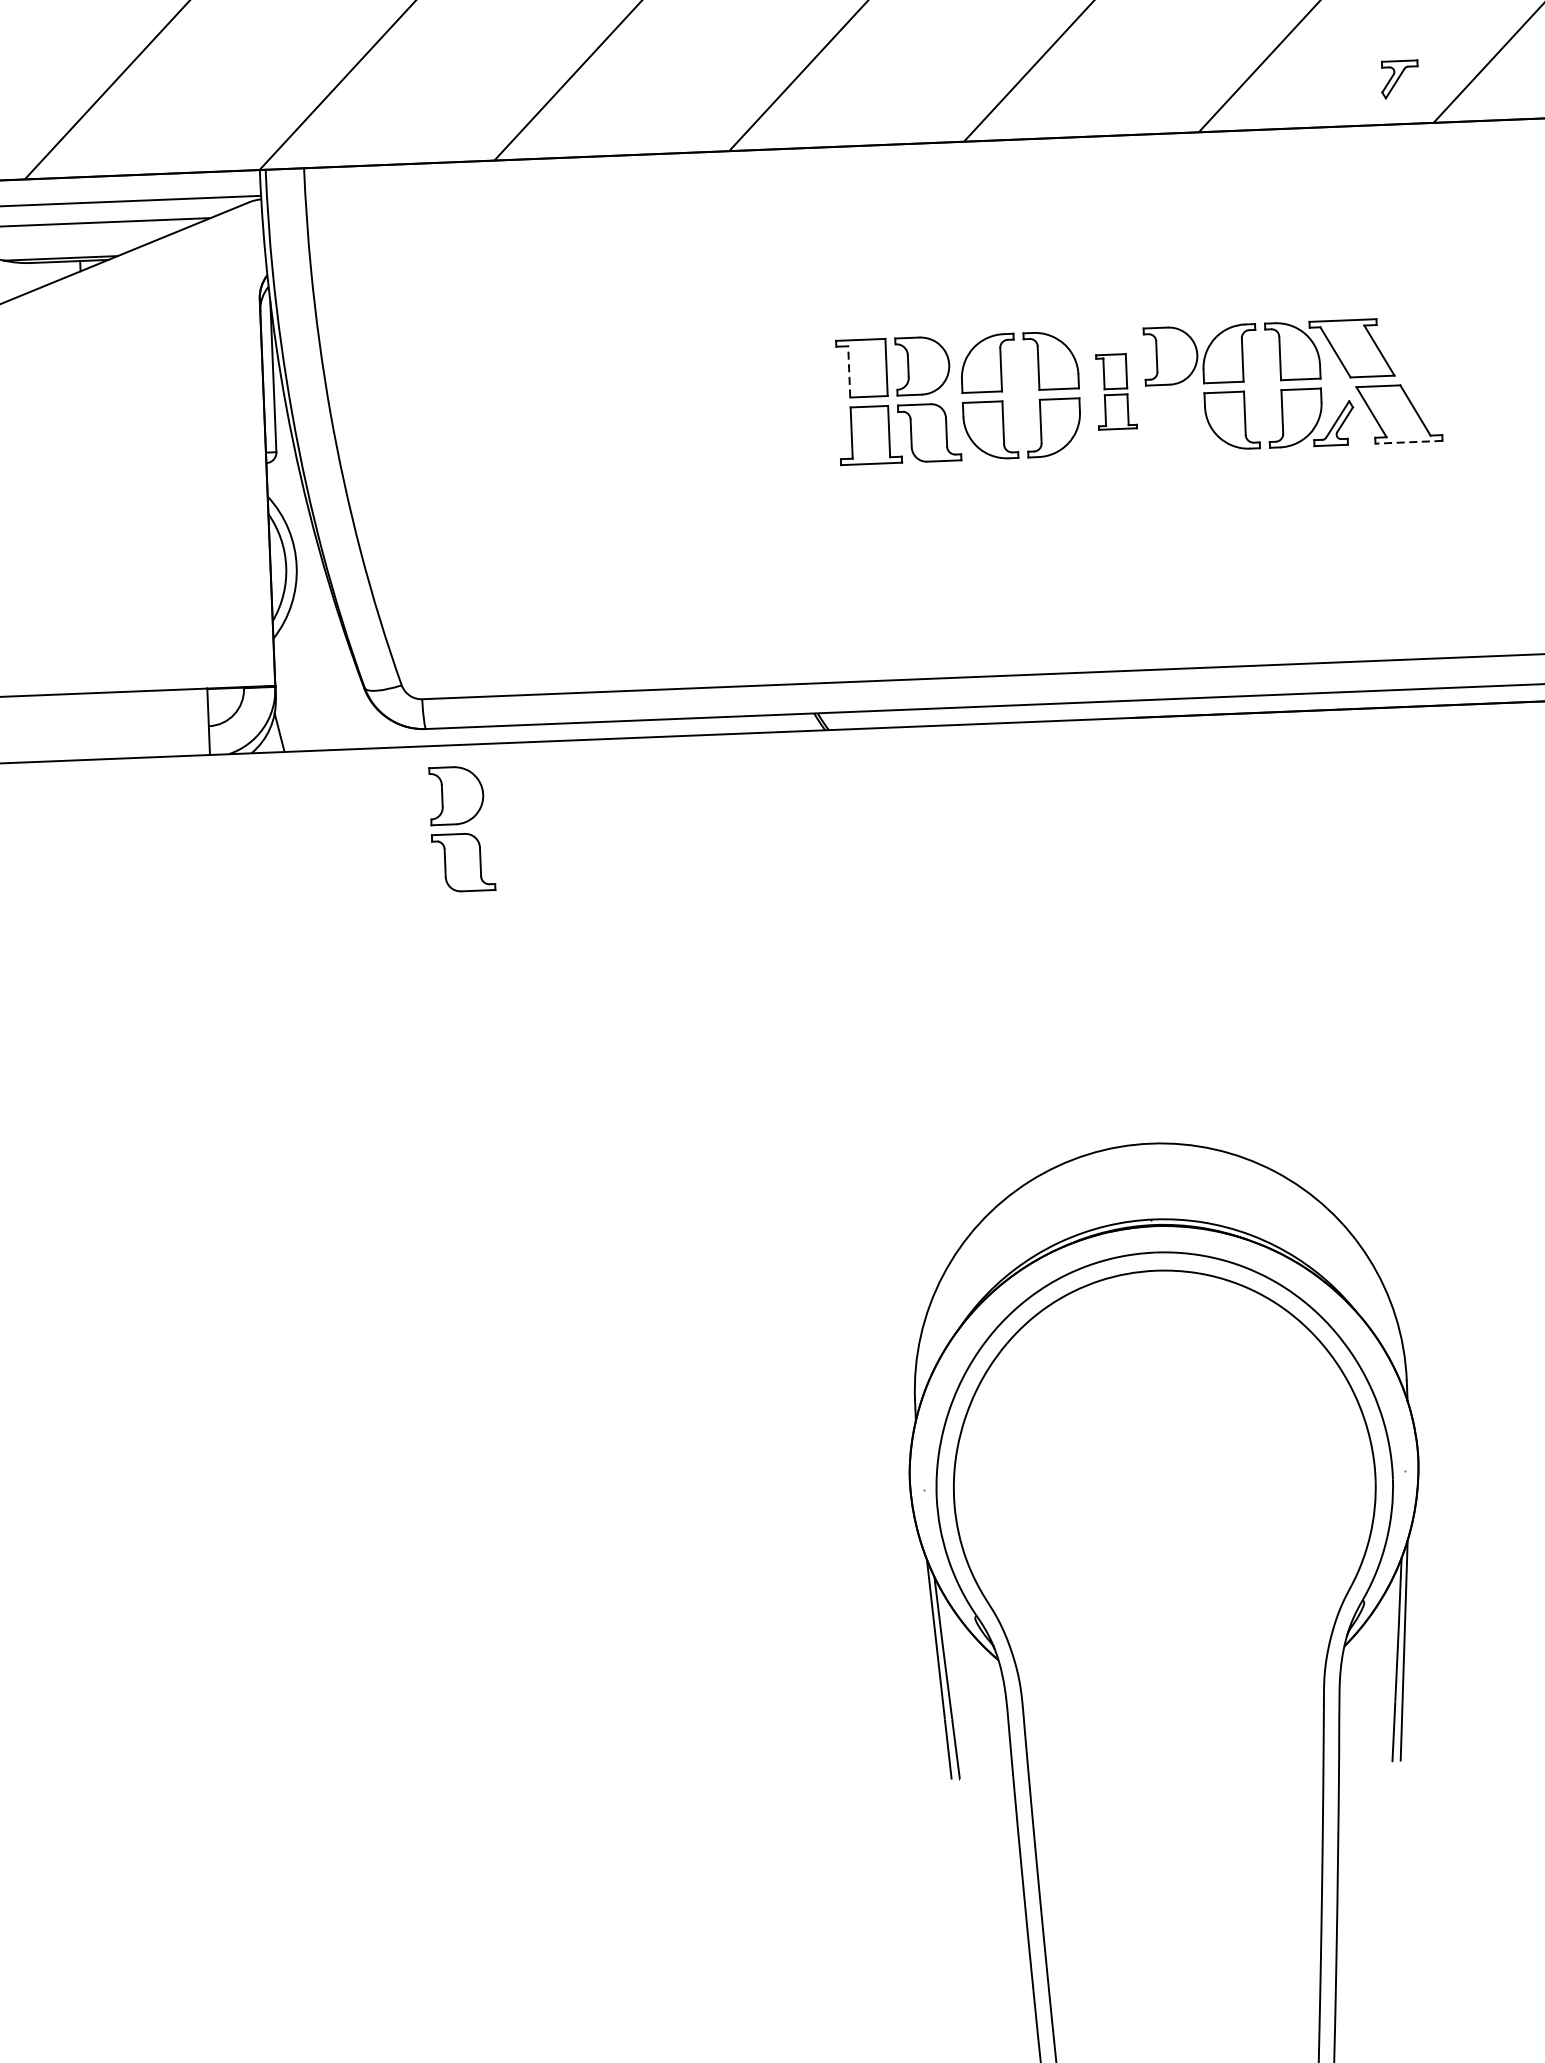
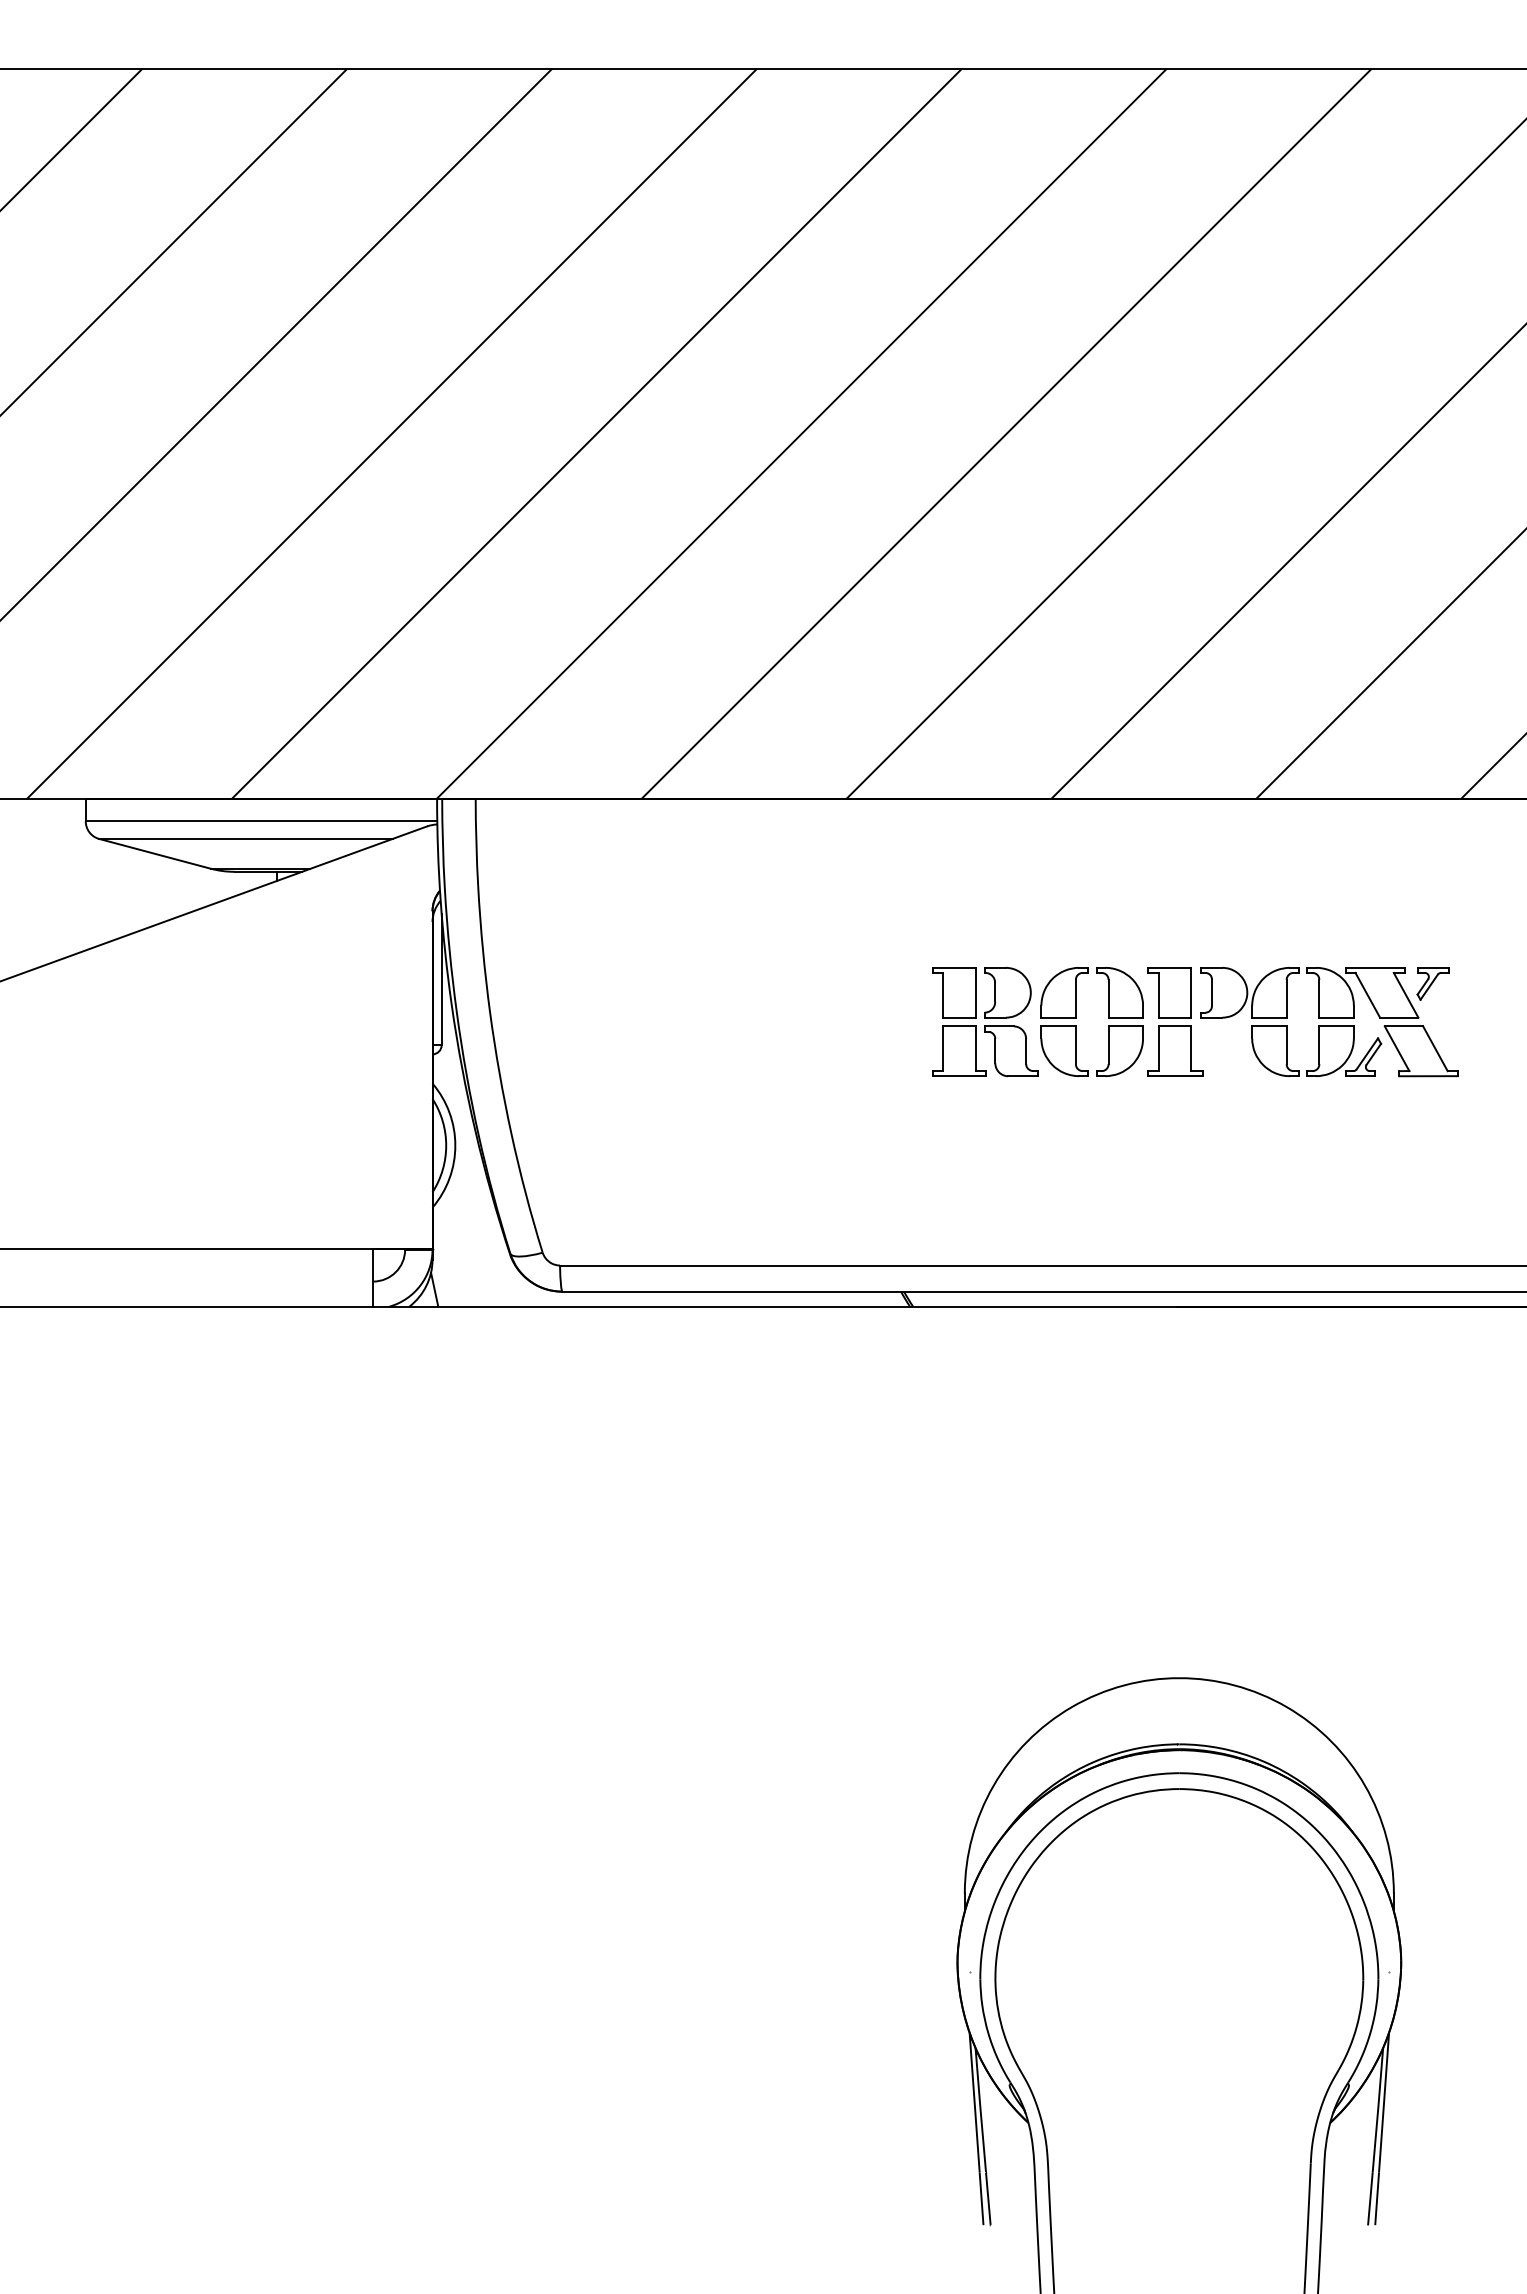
part: (1398, 79) -> (1432, 983), moved
line: (849, 370) -> (943, 994), dashed -> solid
part: (1116, 391) -> (1175, 1021), size x1.67
line: (1408, 442) -> (1428, 1076), dashed -> solid
part: (462, 829) -> (590, 1380), removed

